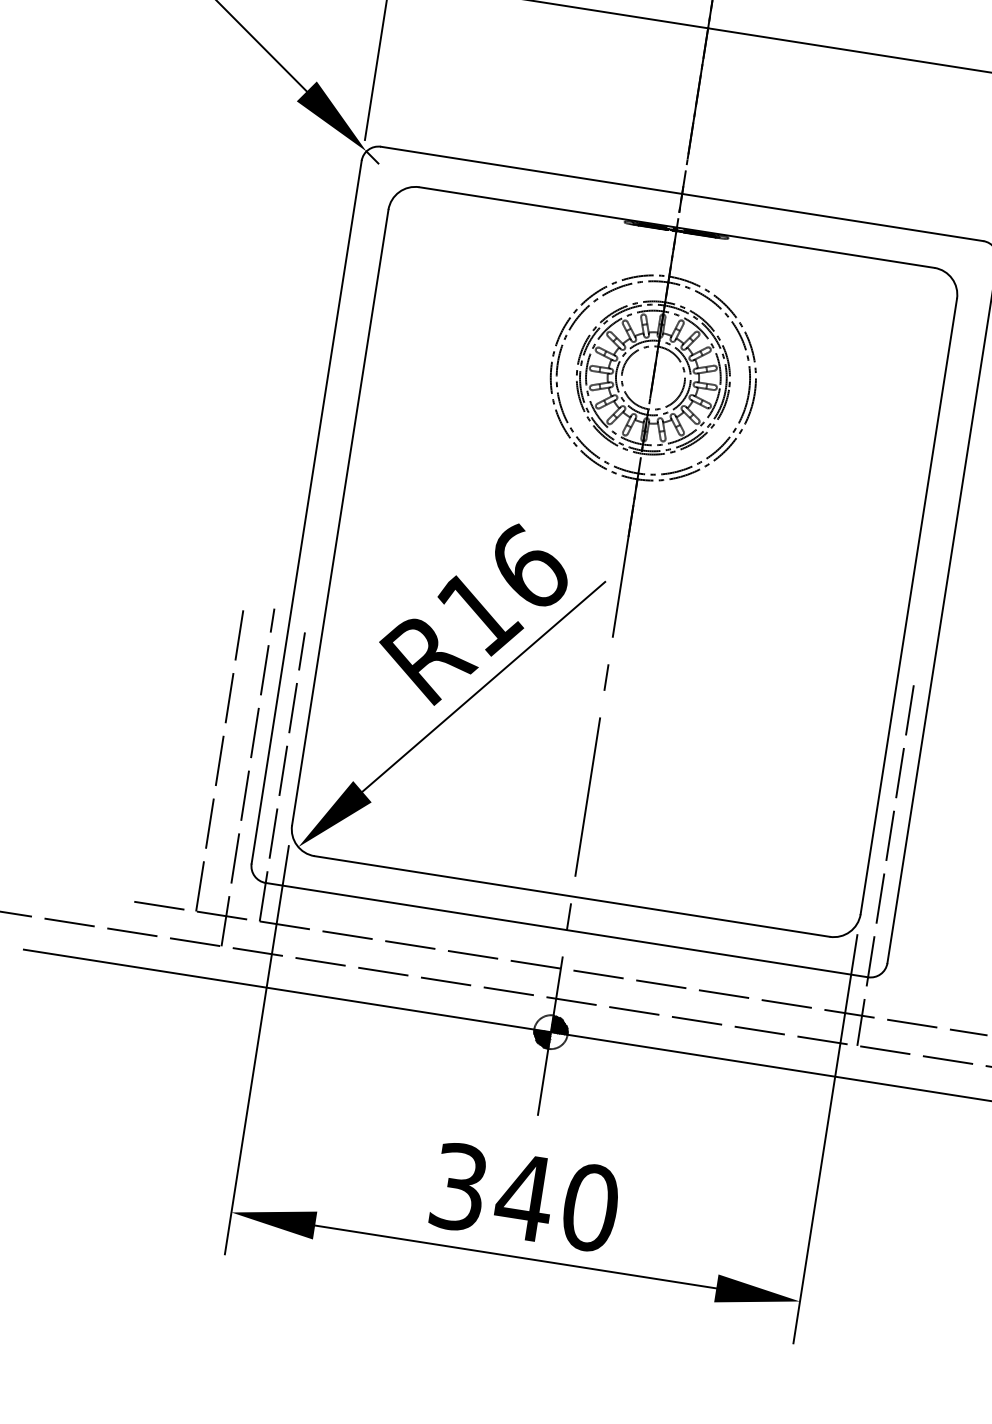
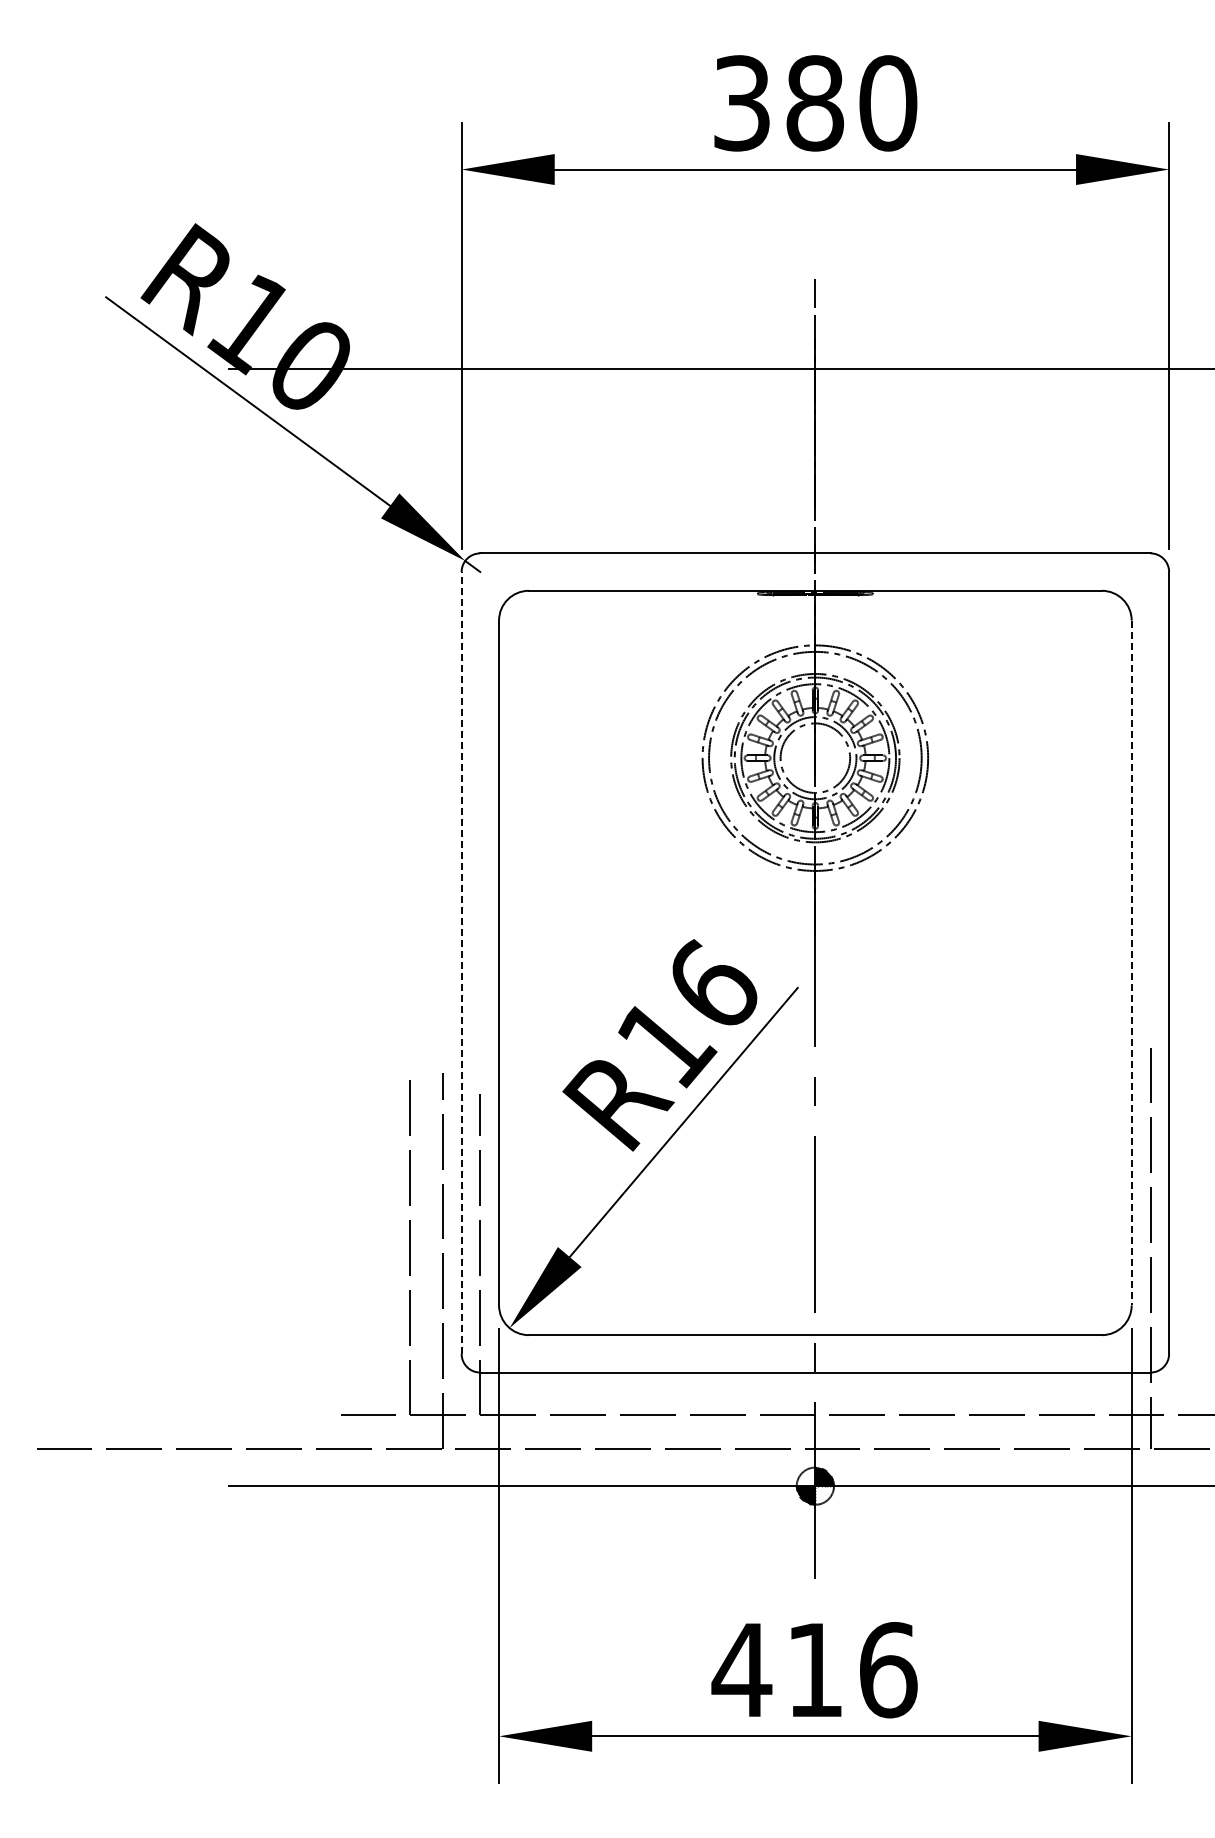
line: (306, 511) -> (461, 962), solid -> dashed
line: (908, 606) -> (1131, 963), solid -> dashed
text: (524, 1197) -> (814, 1670), 340 -> 416

